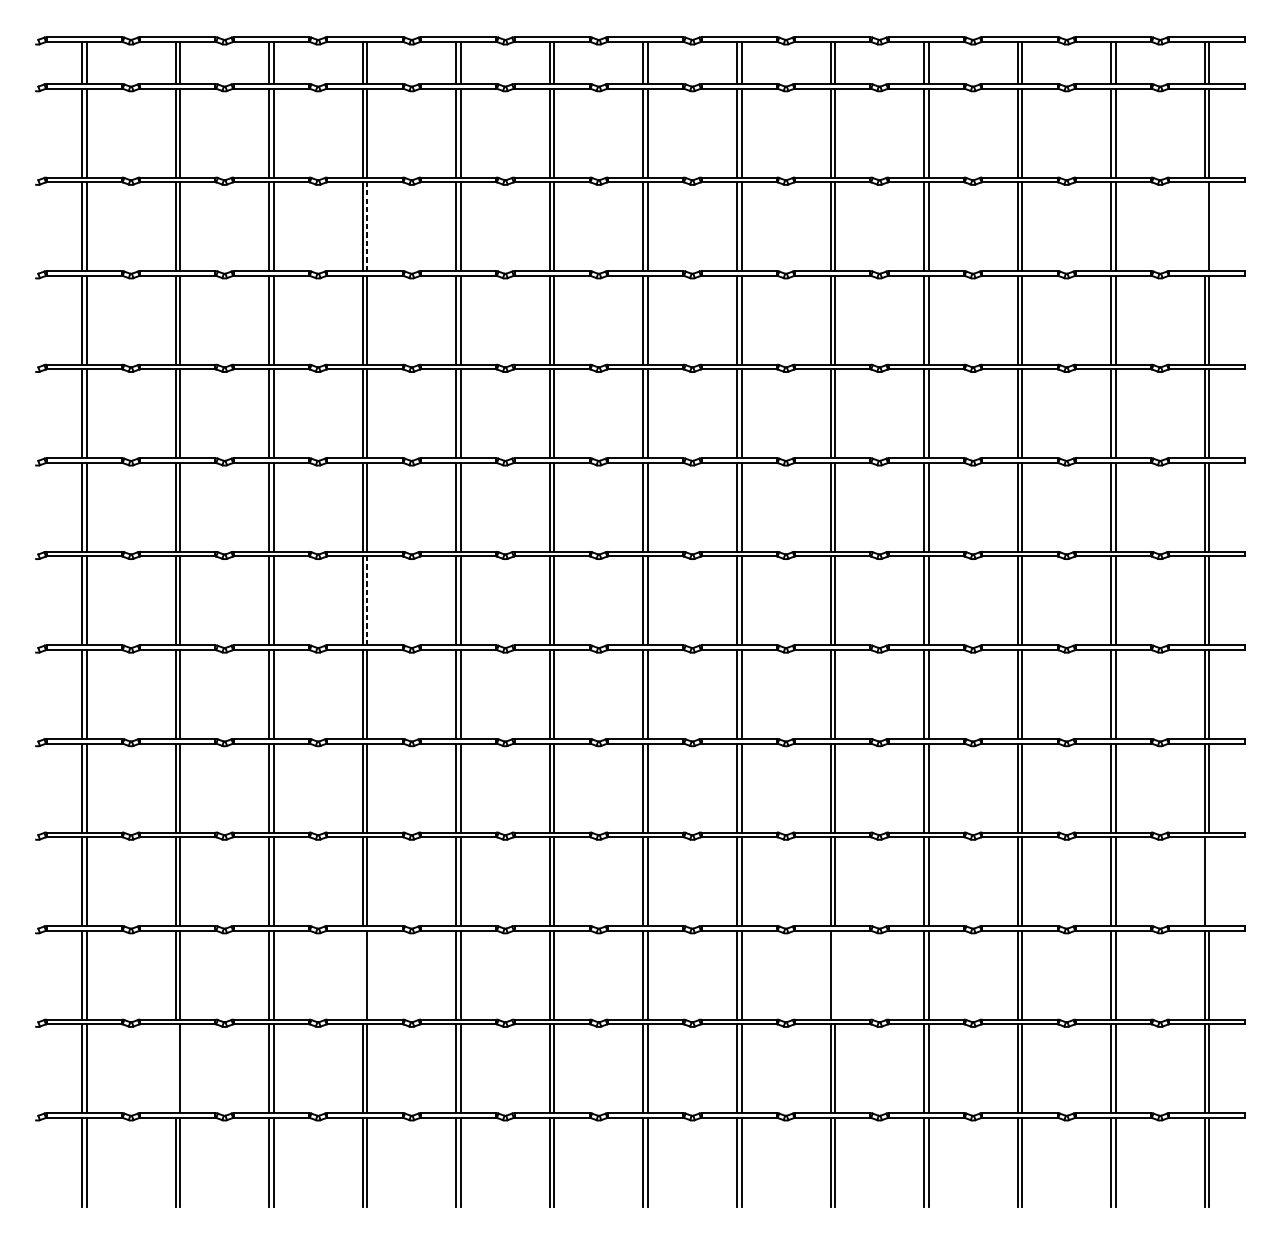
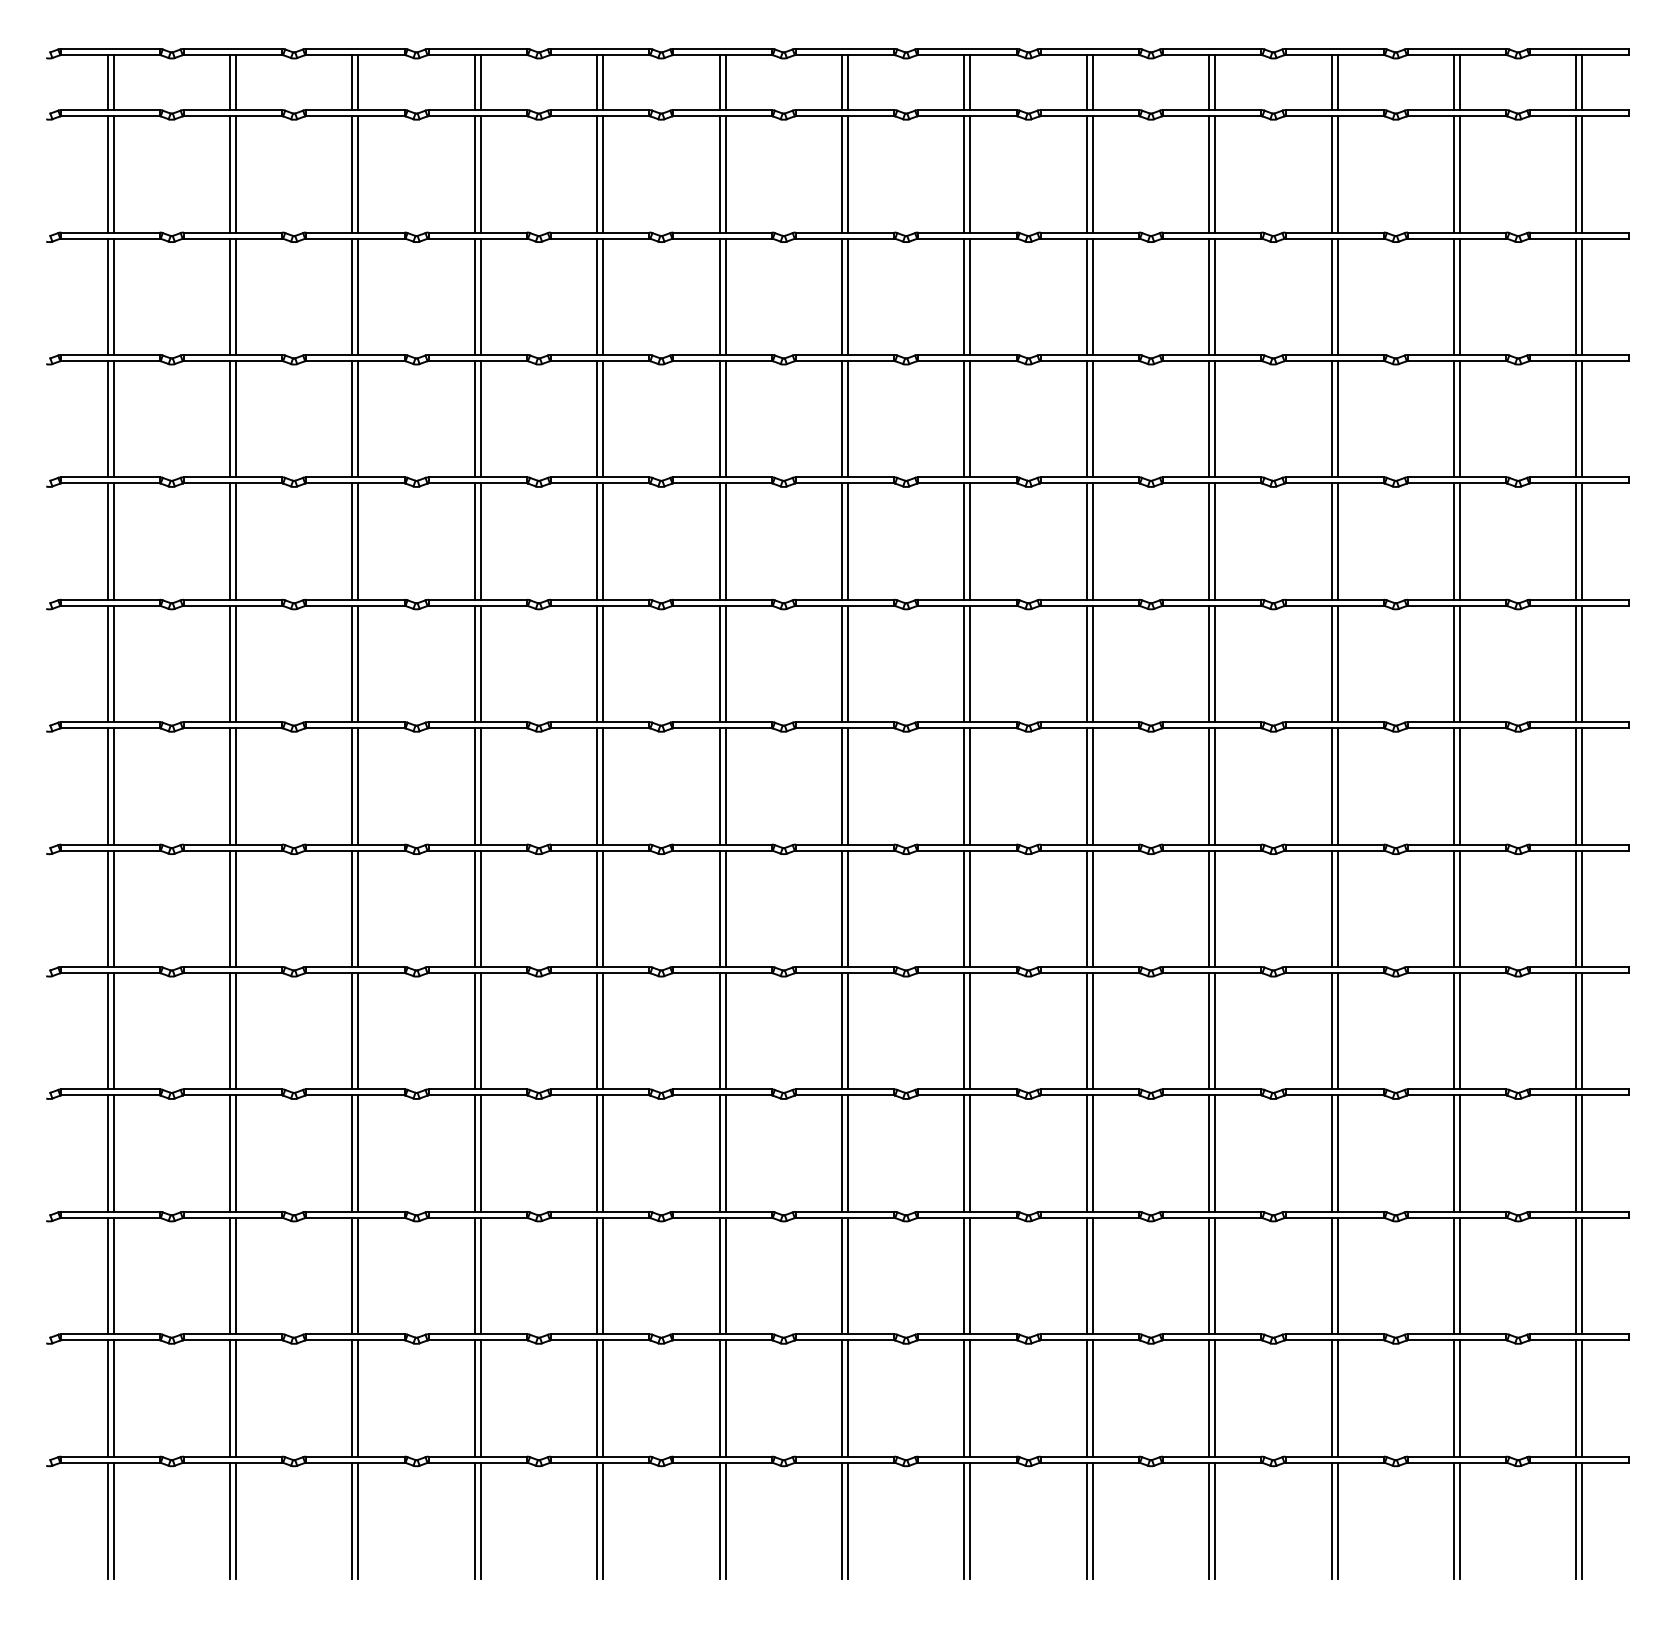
line: (367, 226) -> (480, 296), dashed -> solid
line: (1204, 226) -> (1576, 296), added
line: (367, 600) -> (480, 785), dashed -> solid
line: (1209, 881) -> (1582, 1153), added
line: (362, 974) -> (474, 1275), added
line: (834, 974) -> (1092, 1275), added
line: (175, 1068) -> (229, 1398), added

